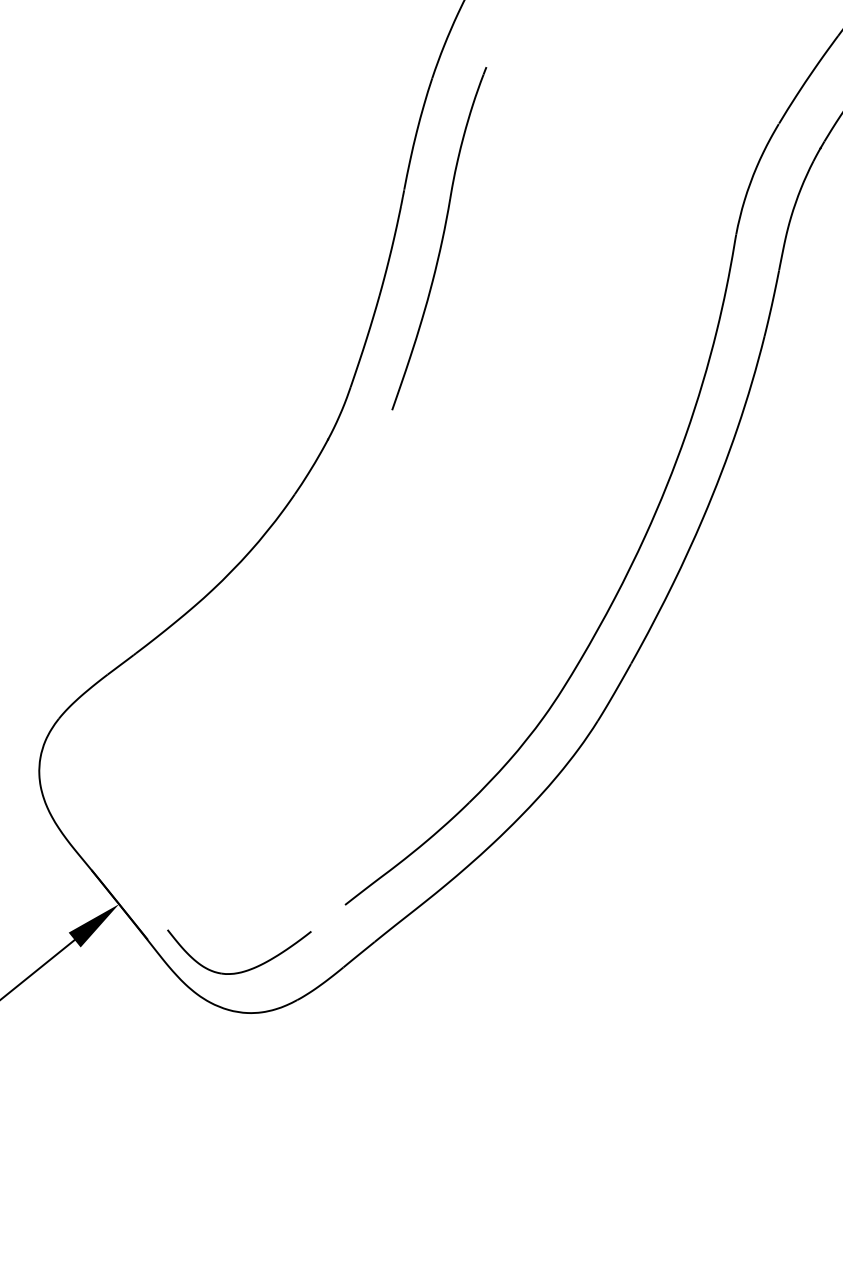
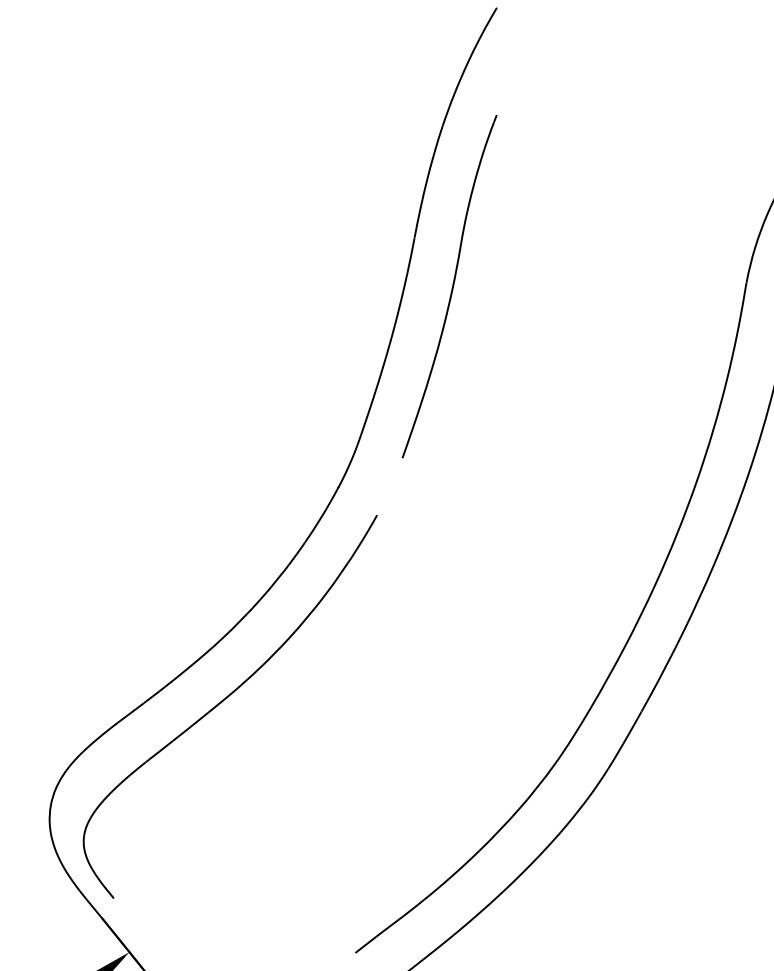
part: (214, 652) -> (224, 700), added

